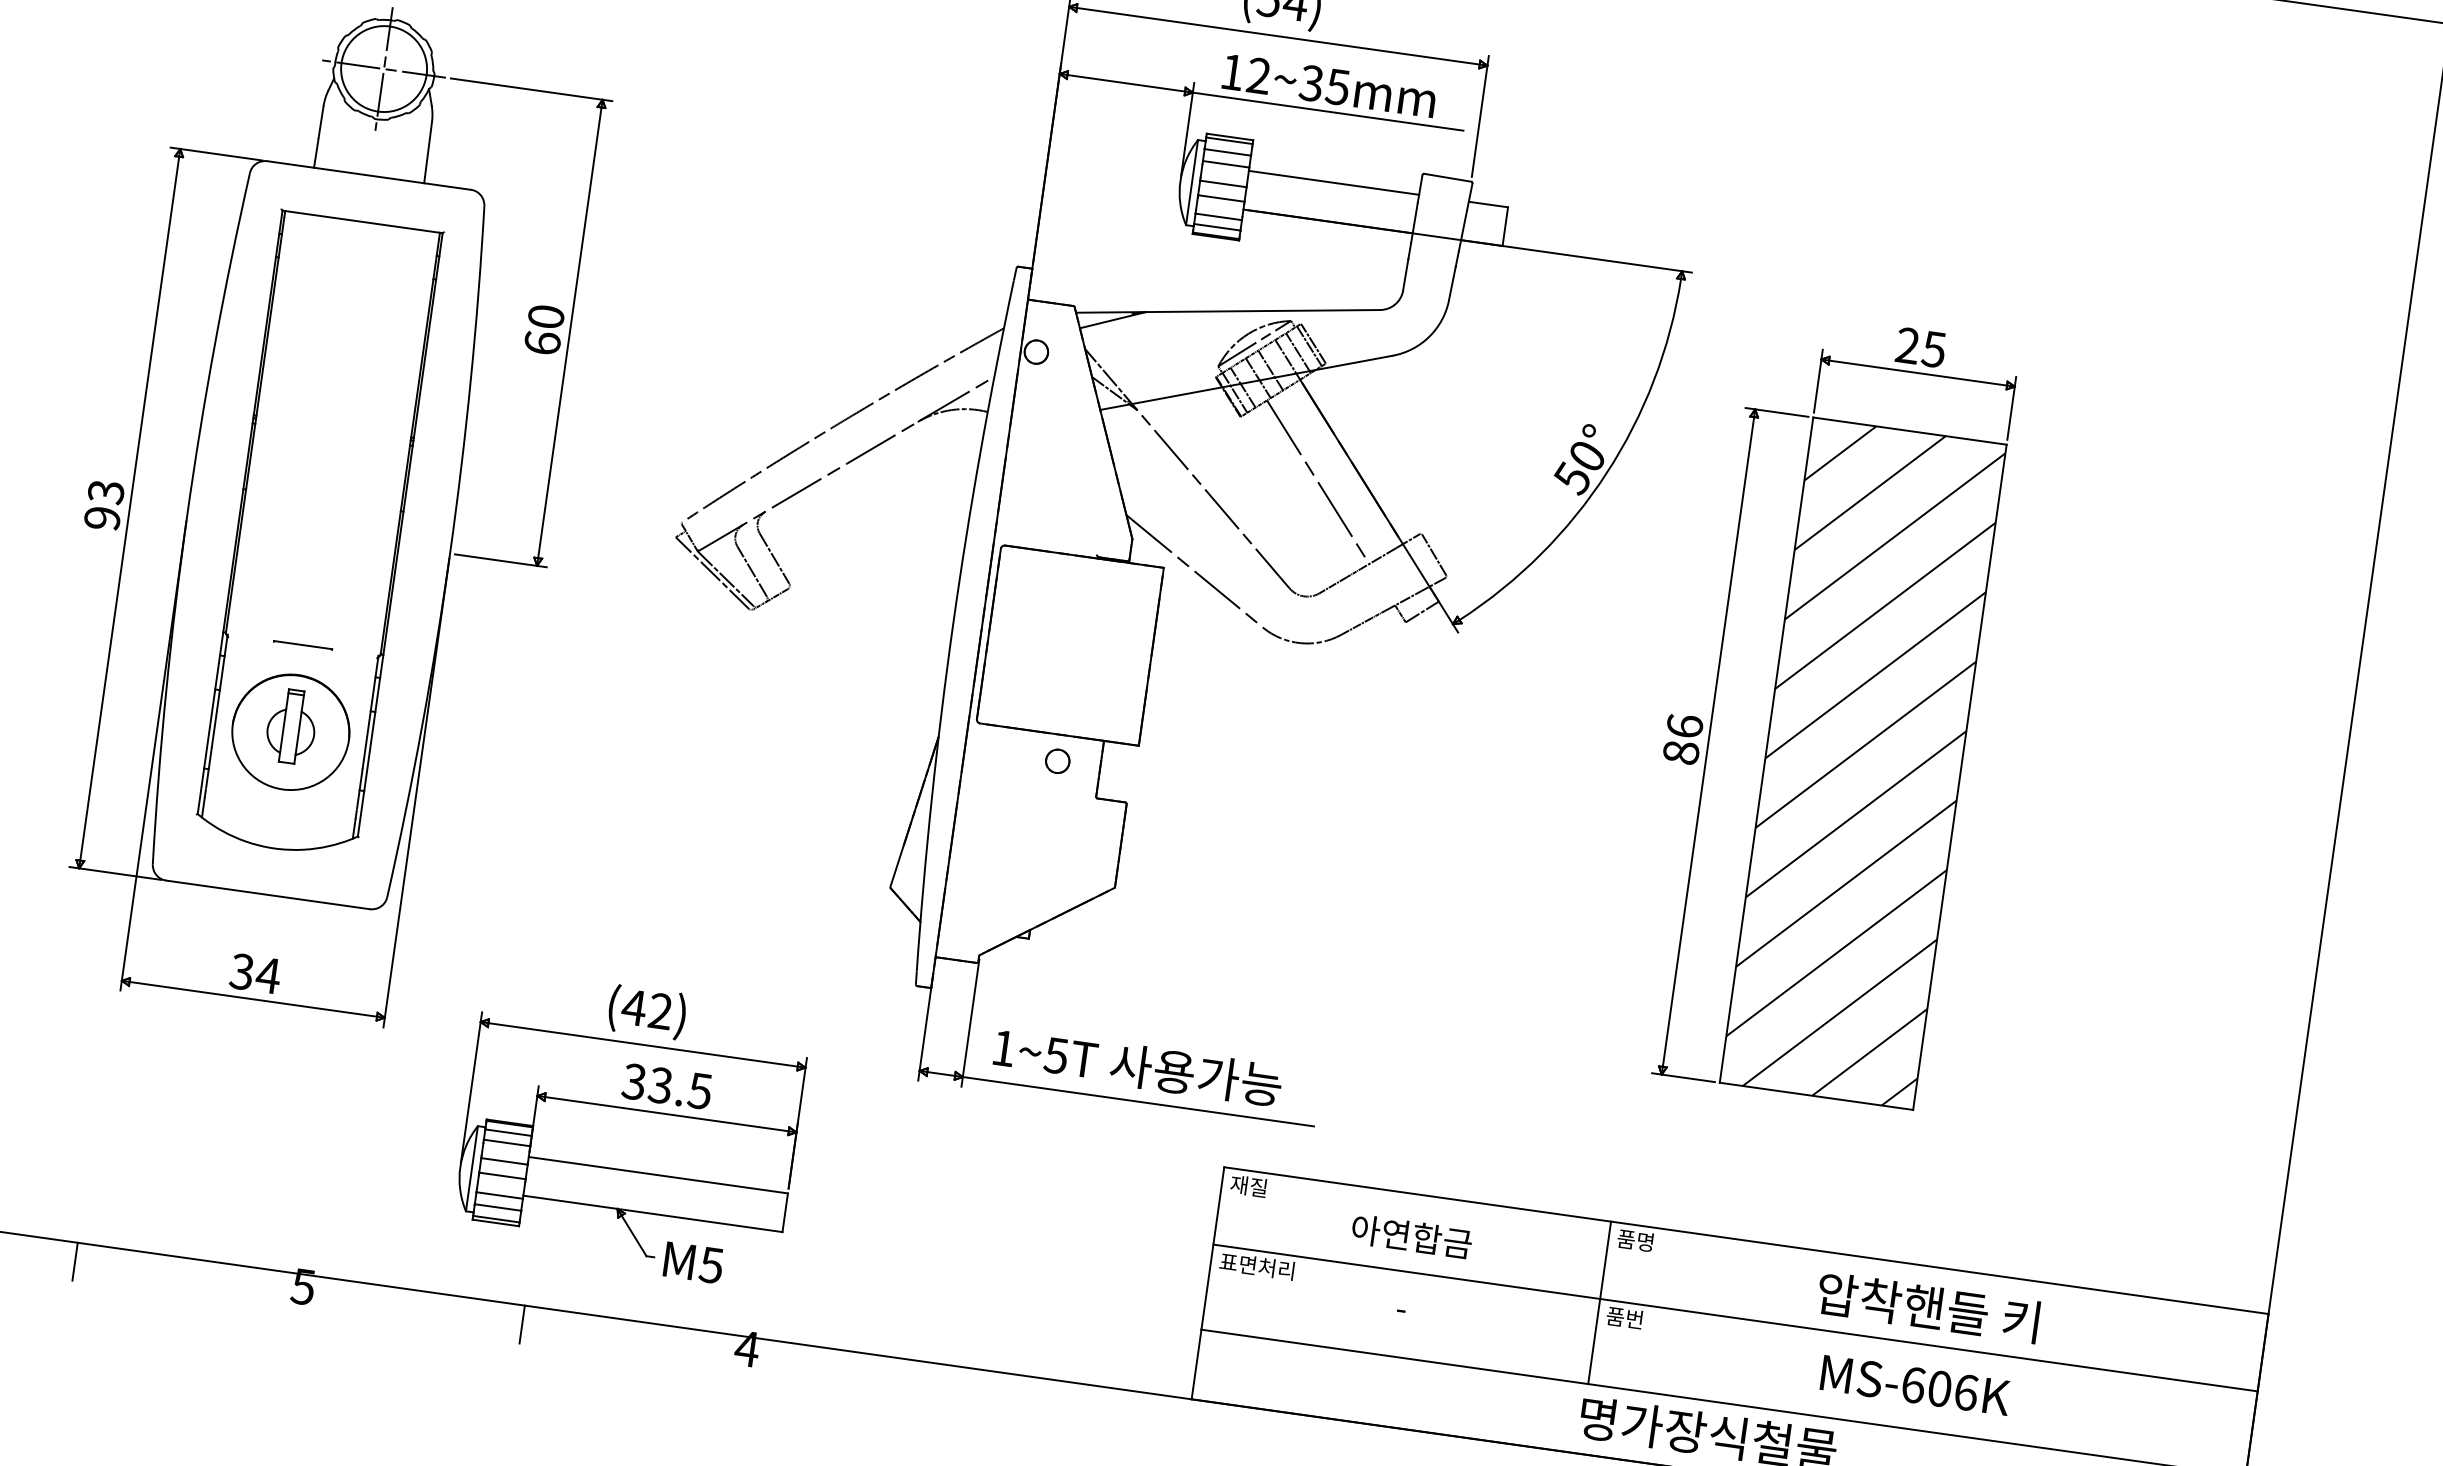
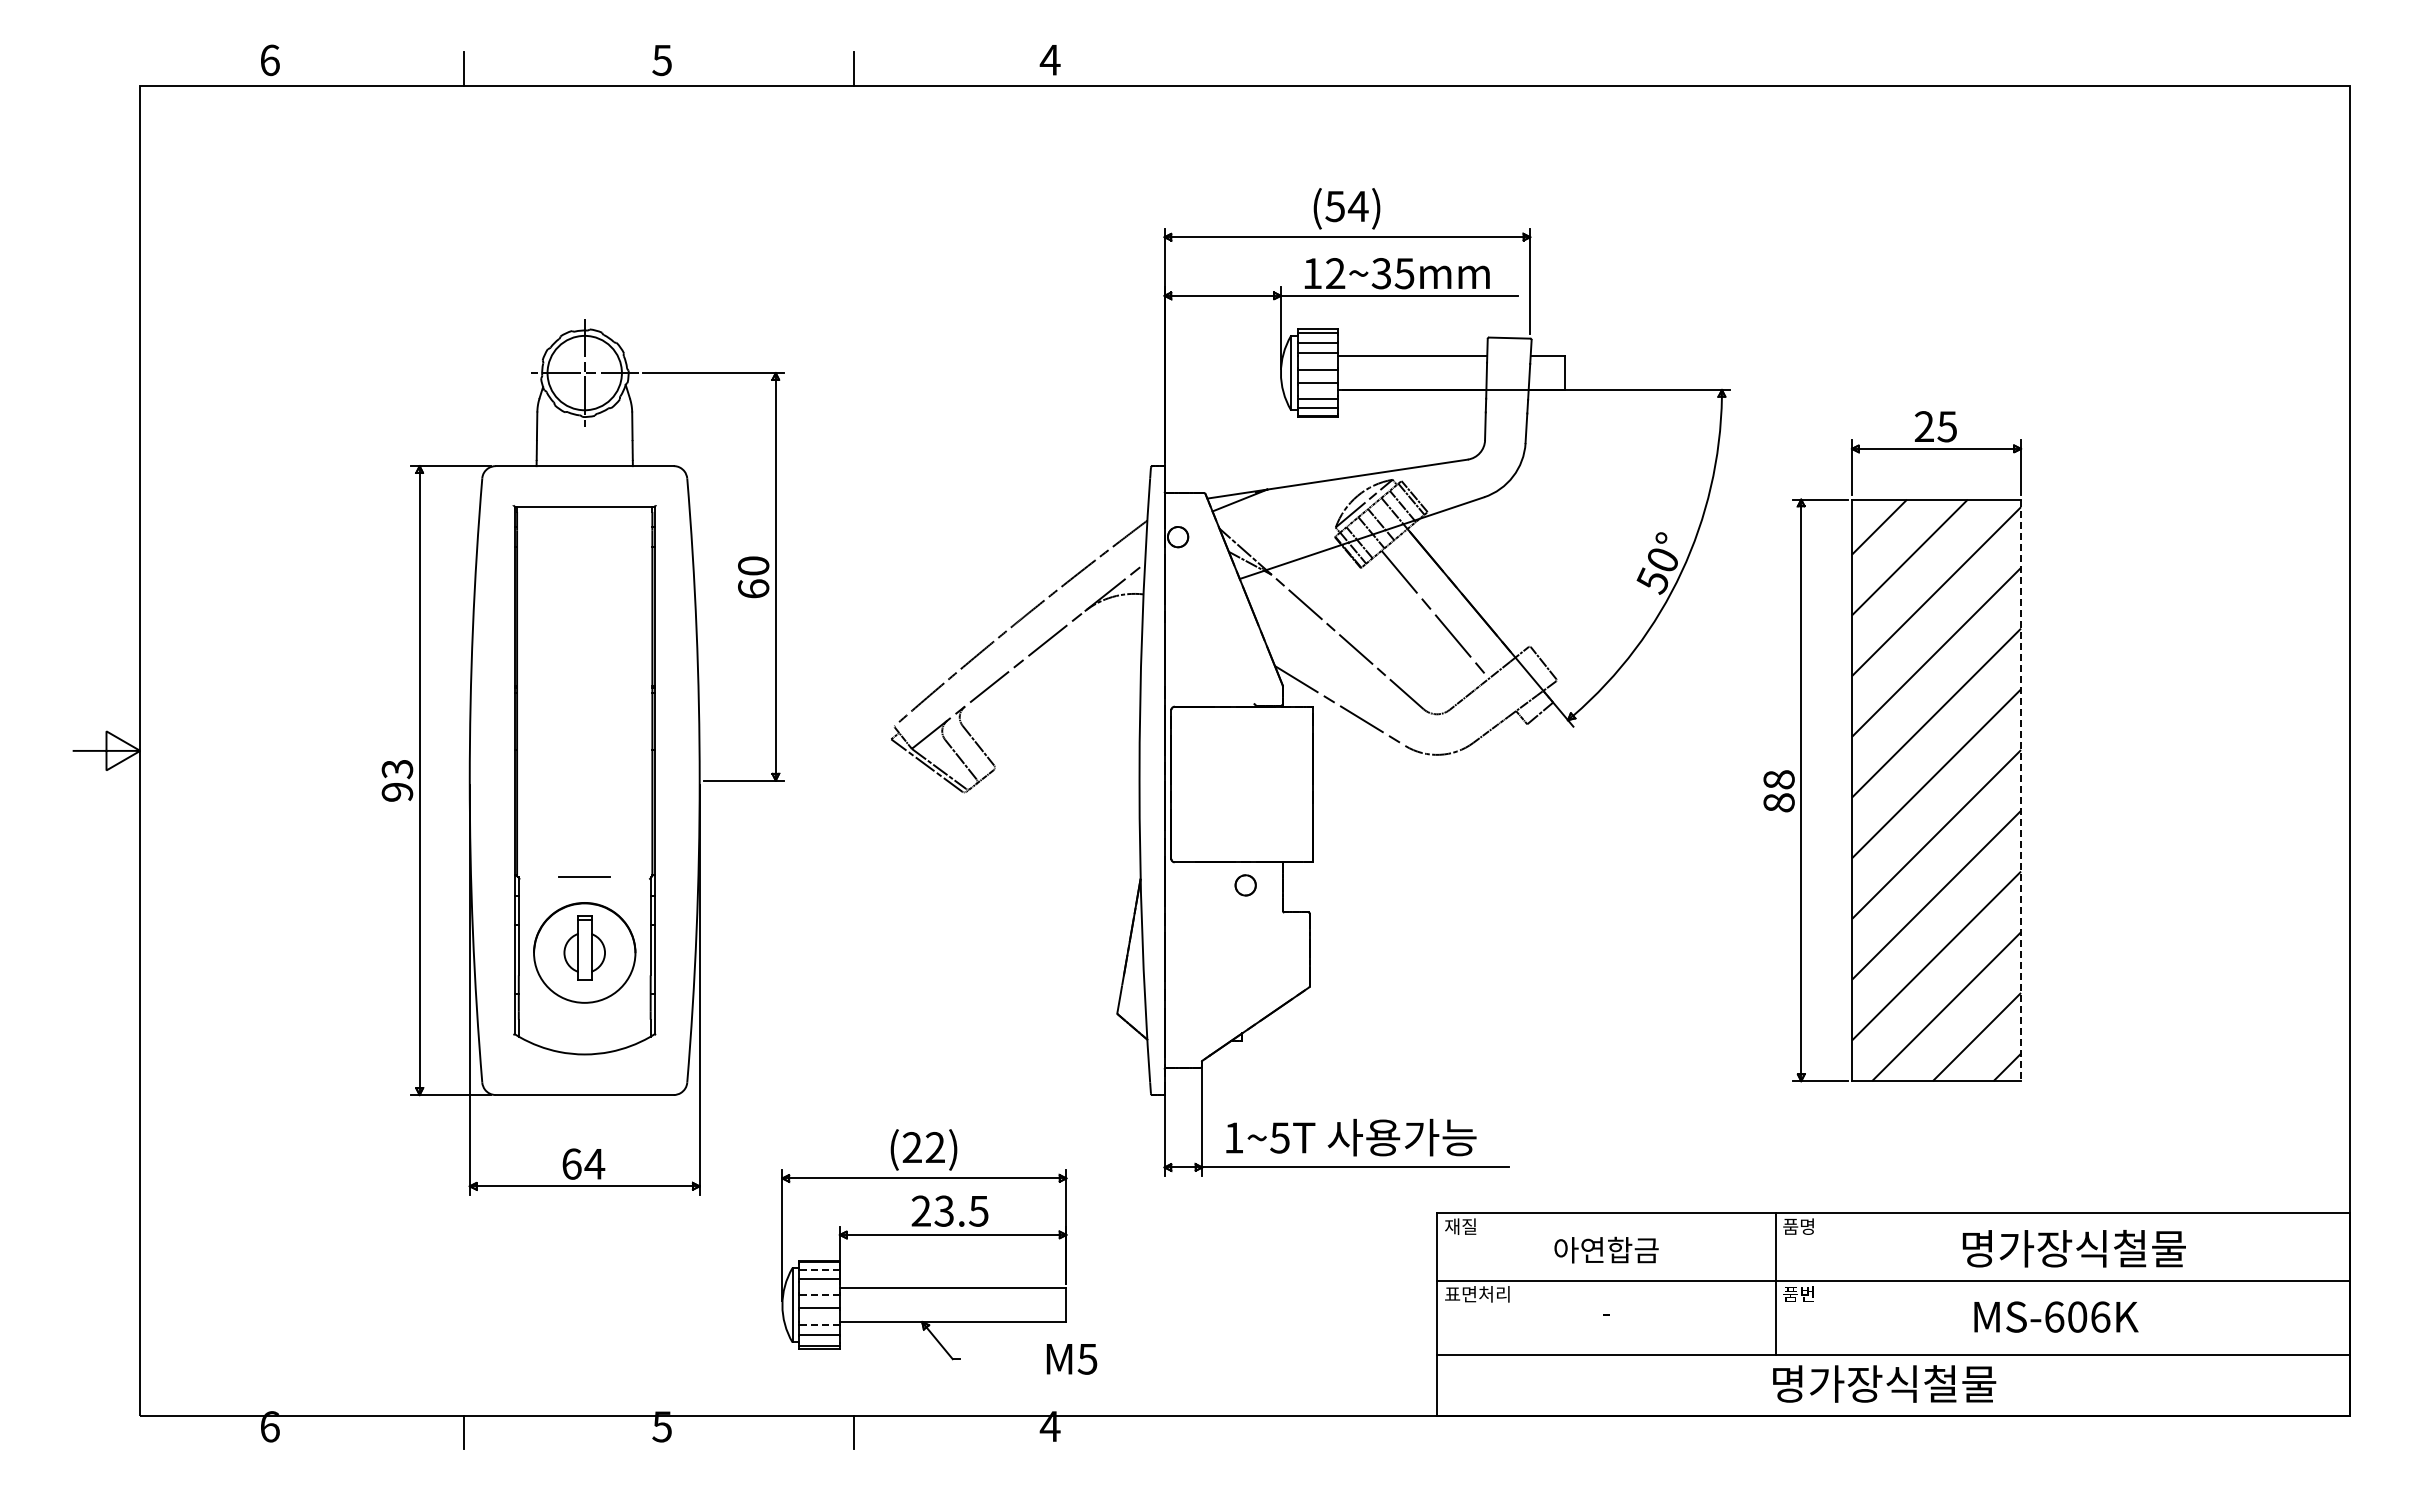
text: (1684, 725) -> (1778, 779), 86 -> 88
line: (1960, 777) -> (2021, 790), solid -> dashed
text: (241, 971) -> (571, 1163), 34 -> 64
text: (633, 1007) -> (911, 1147), (42) -> (22)
text: (633, 1082) -> (920, 1211), 33.5 -> 23.5
line: (508, 1132) -> (819, 1269), solid -> dashed
line: (504, 1161) -> (819, 1295), solid -> dashed
line: (499, 1195) -> (819, 1324), solid -> dashed
text: (693, 1263) -> (1071, 1359), moved
text: (1946, 1309) -> (2073, 1248), 압착핸들 키 -> 명가장식철물

